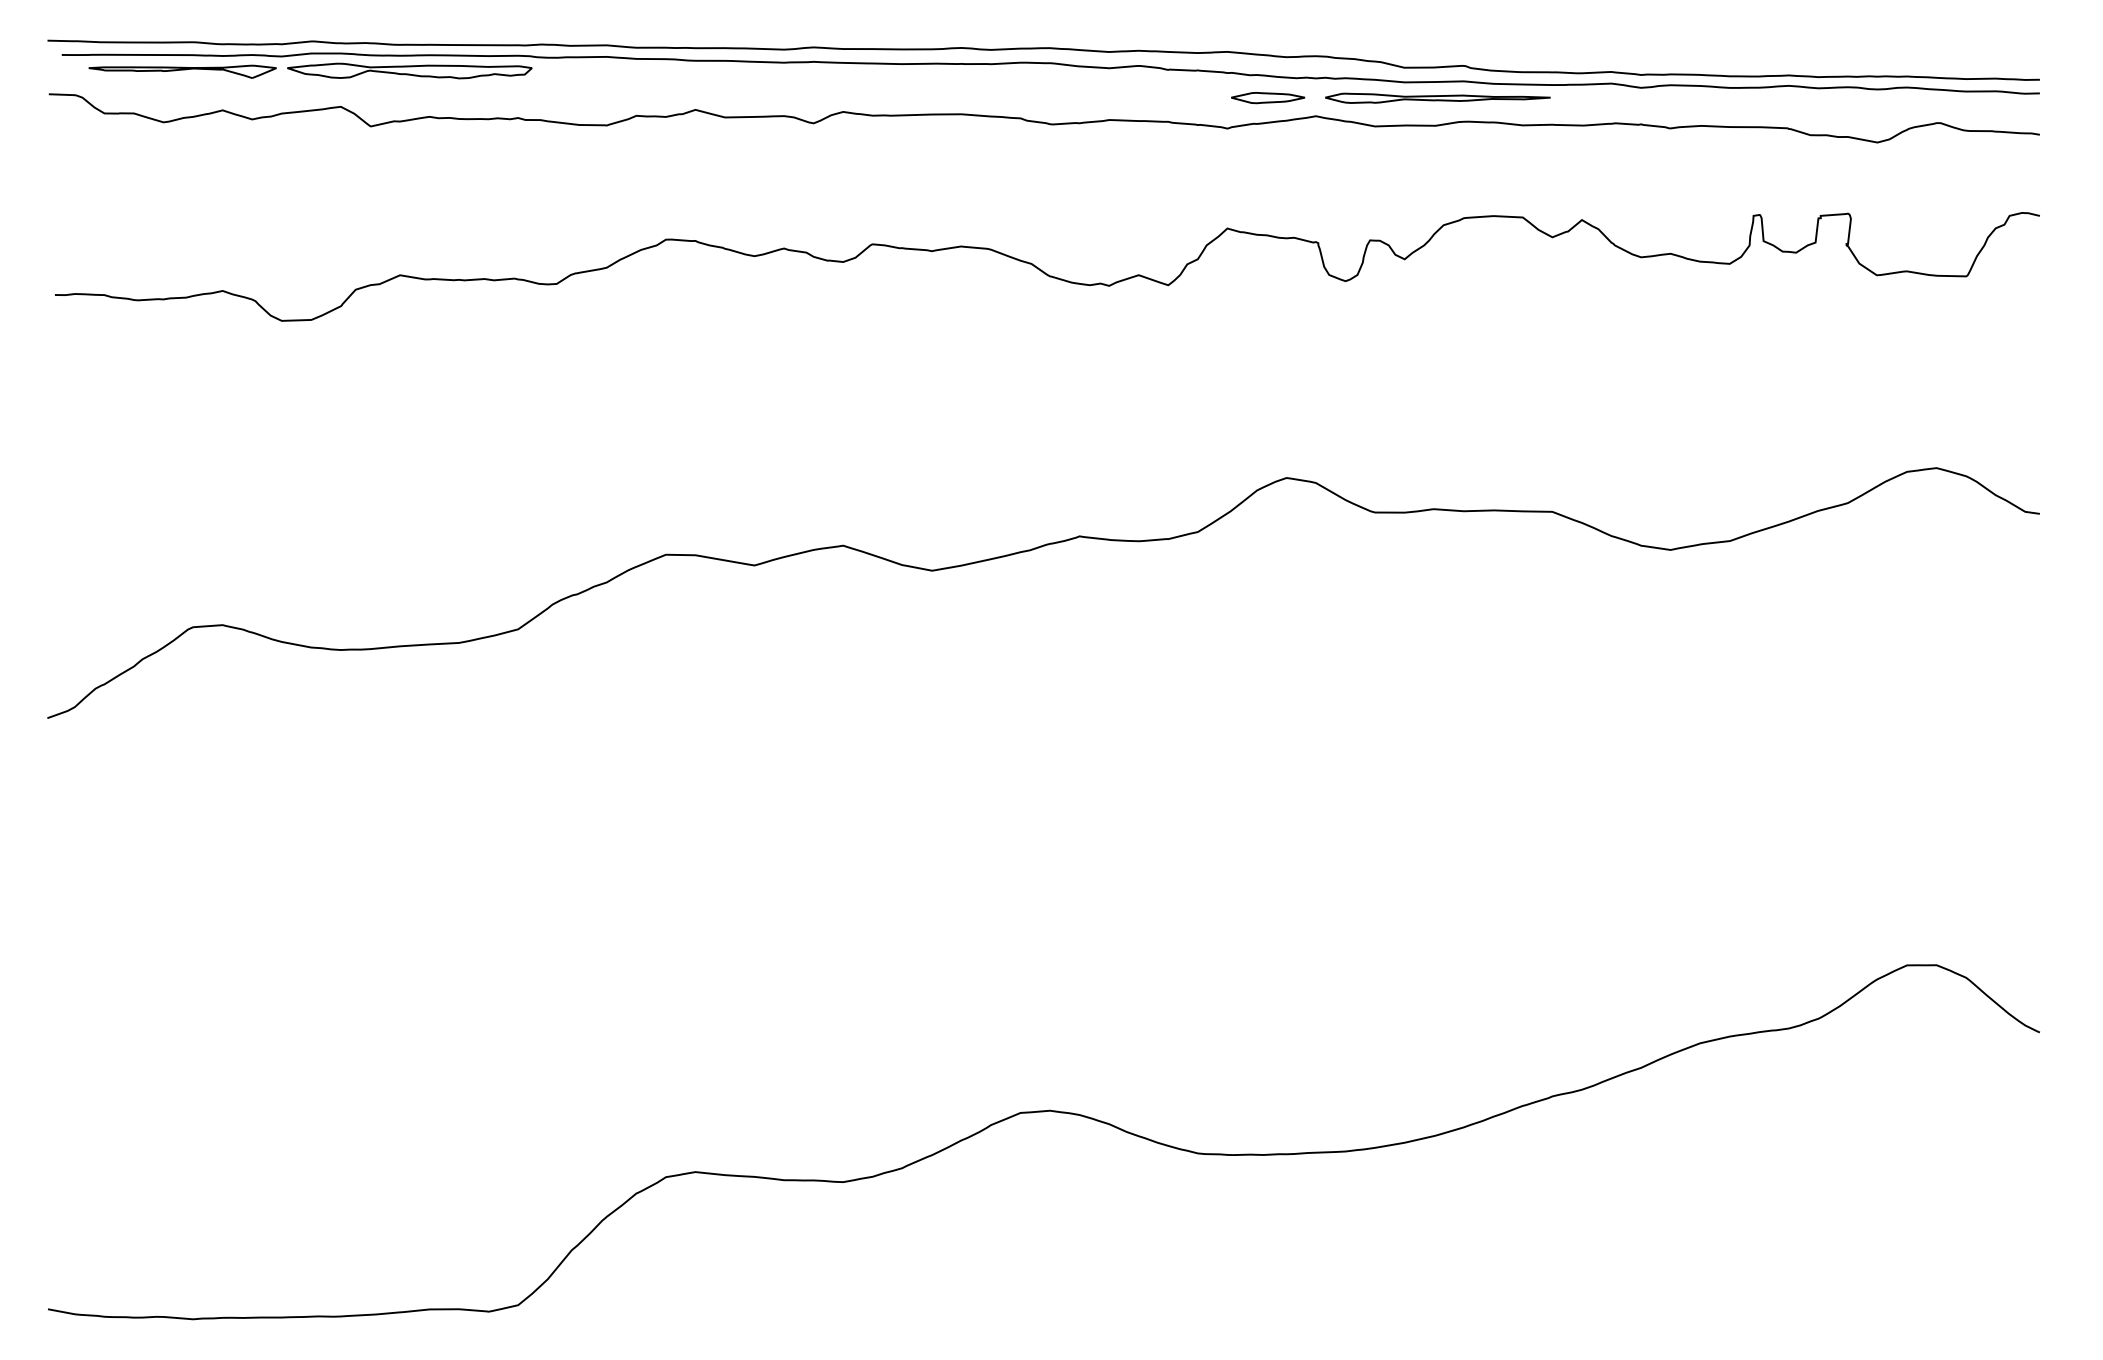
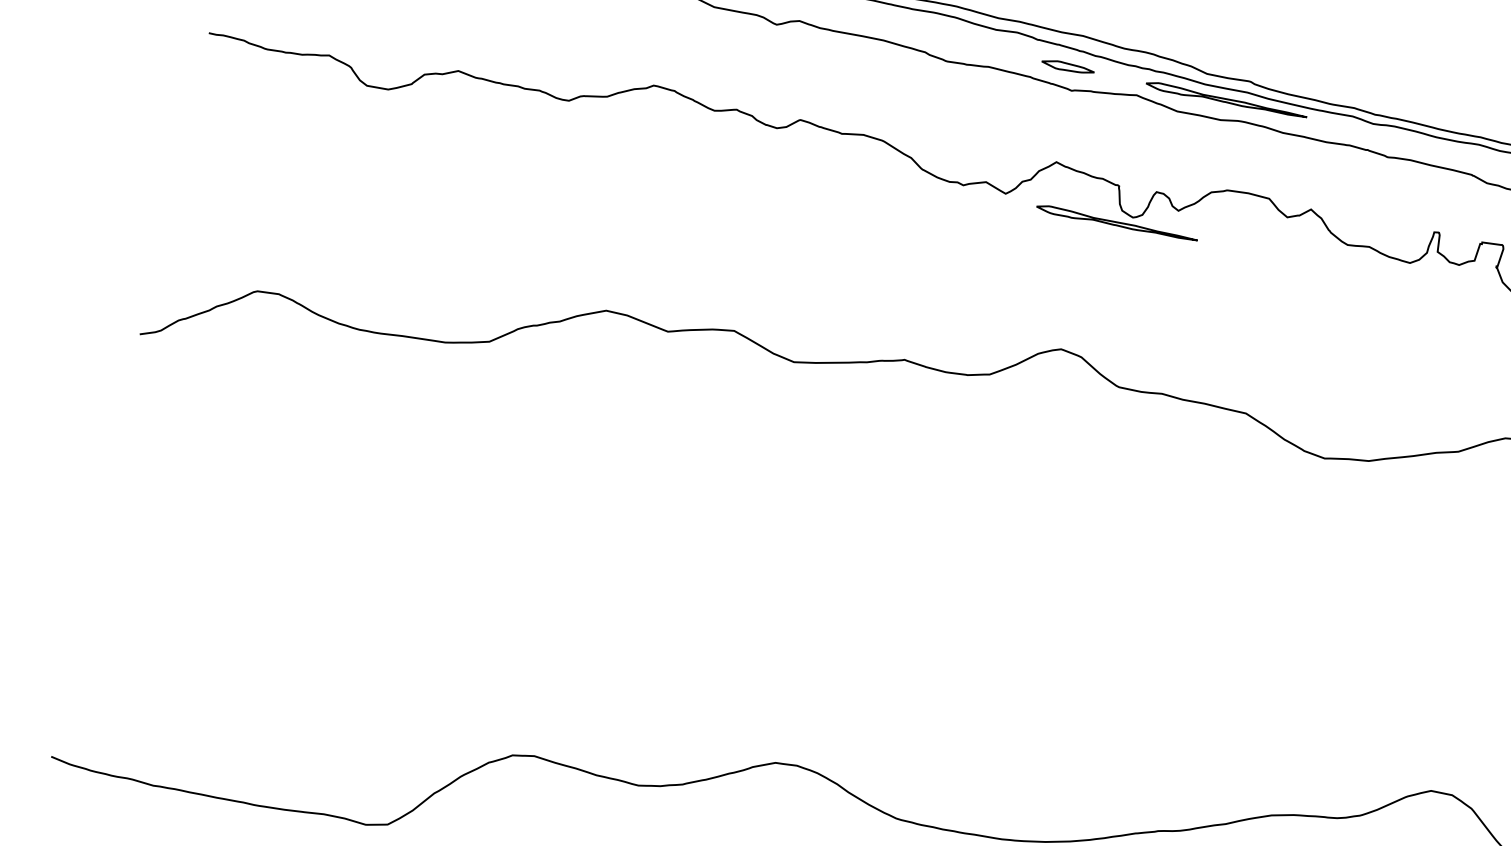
part: (1268, 98) -> (1068, 67), moved
part: (1325, 293) -> (1116, 223), added

